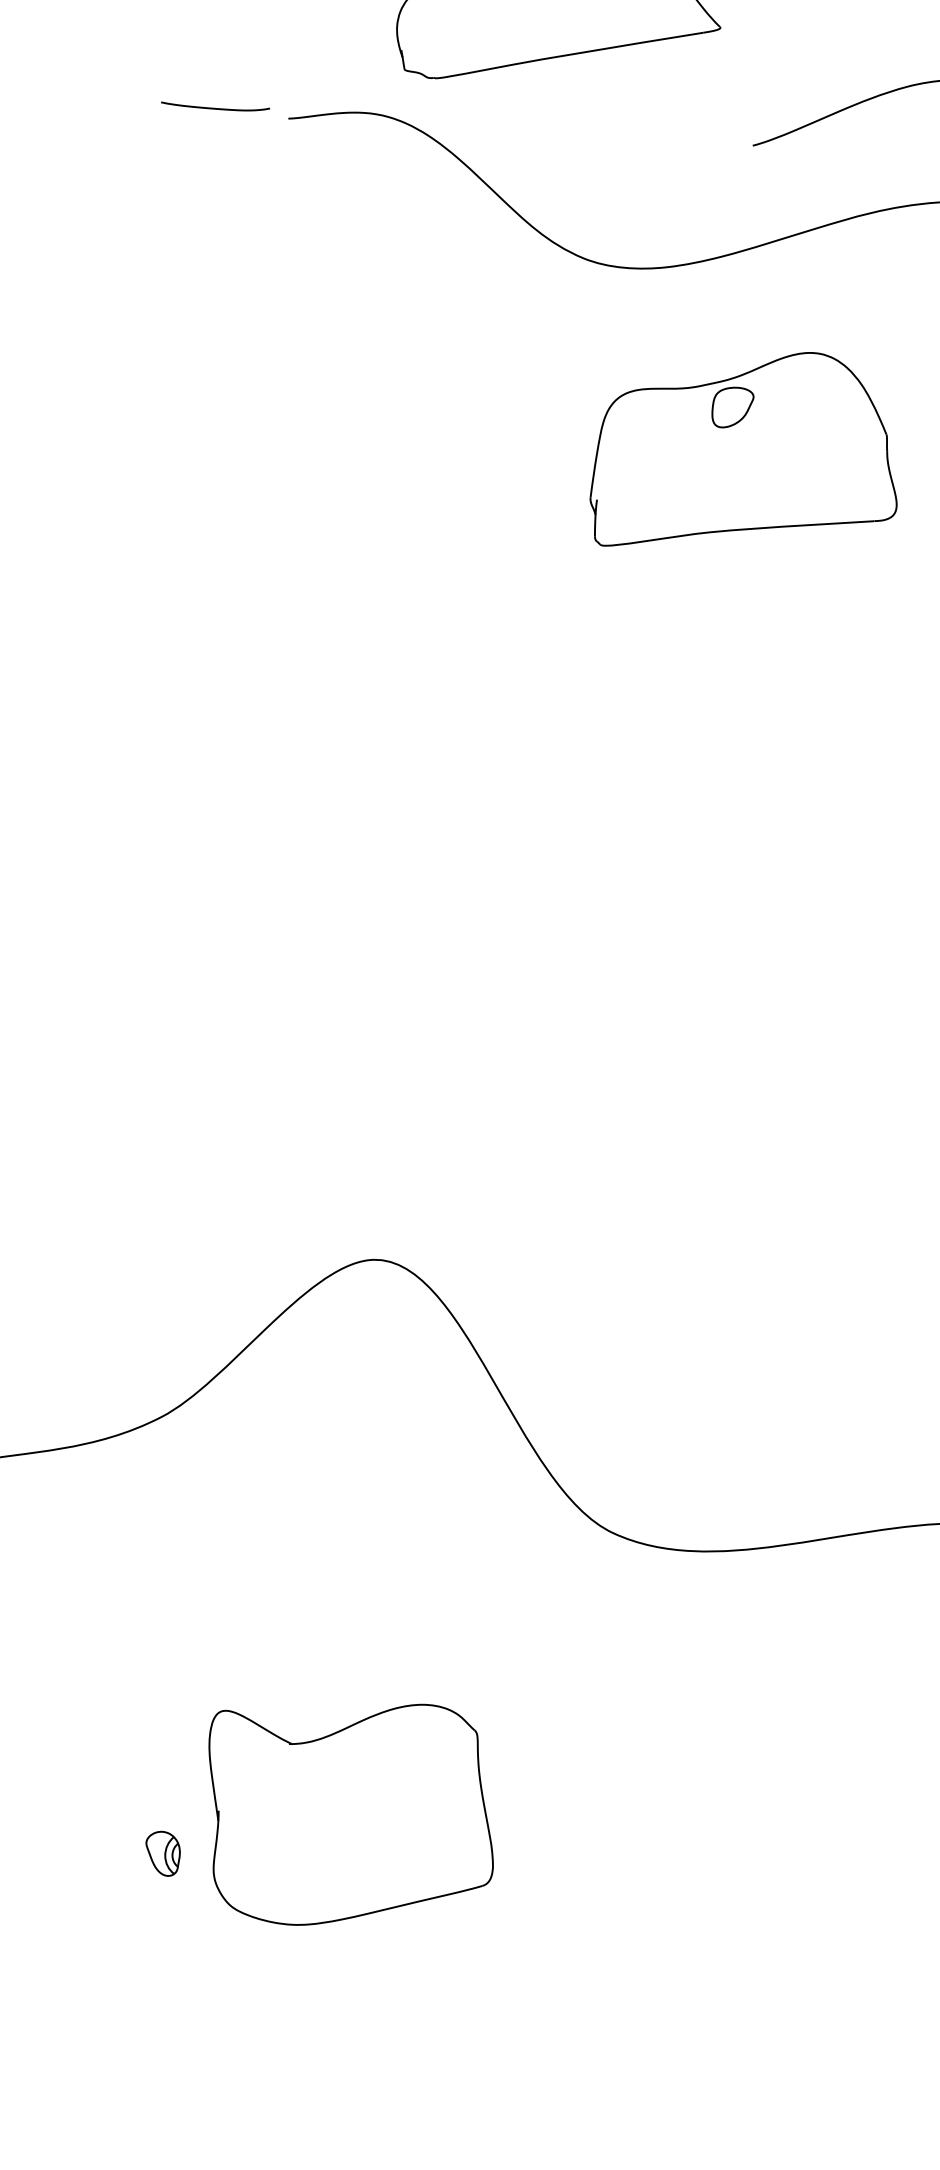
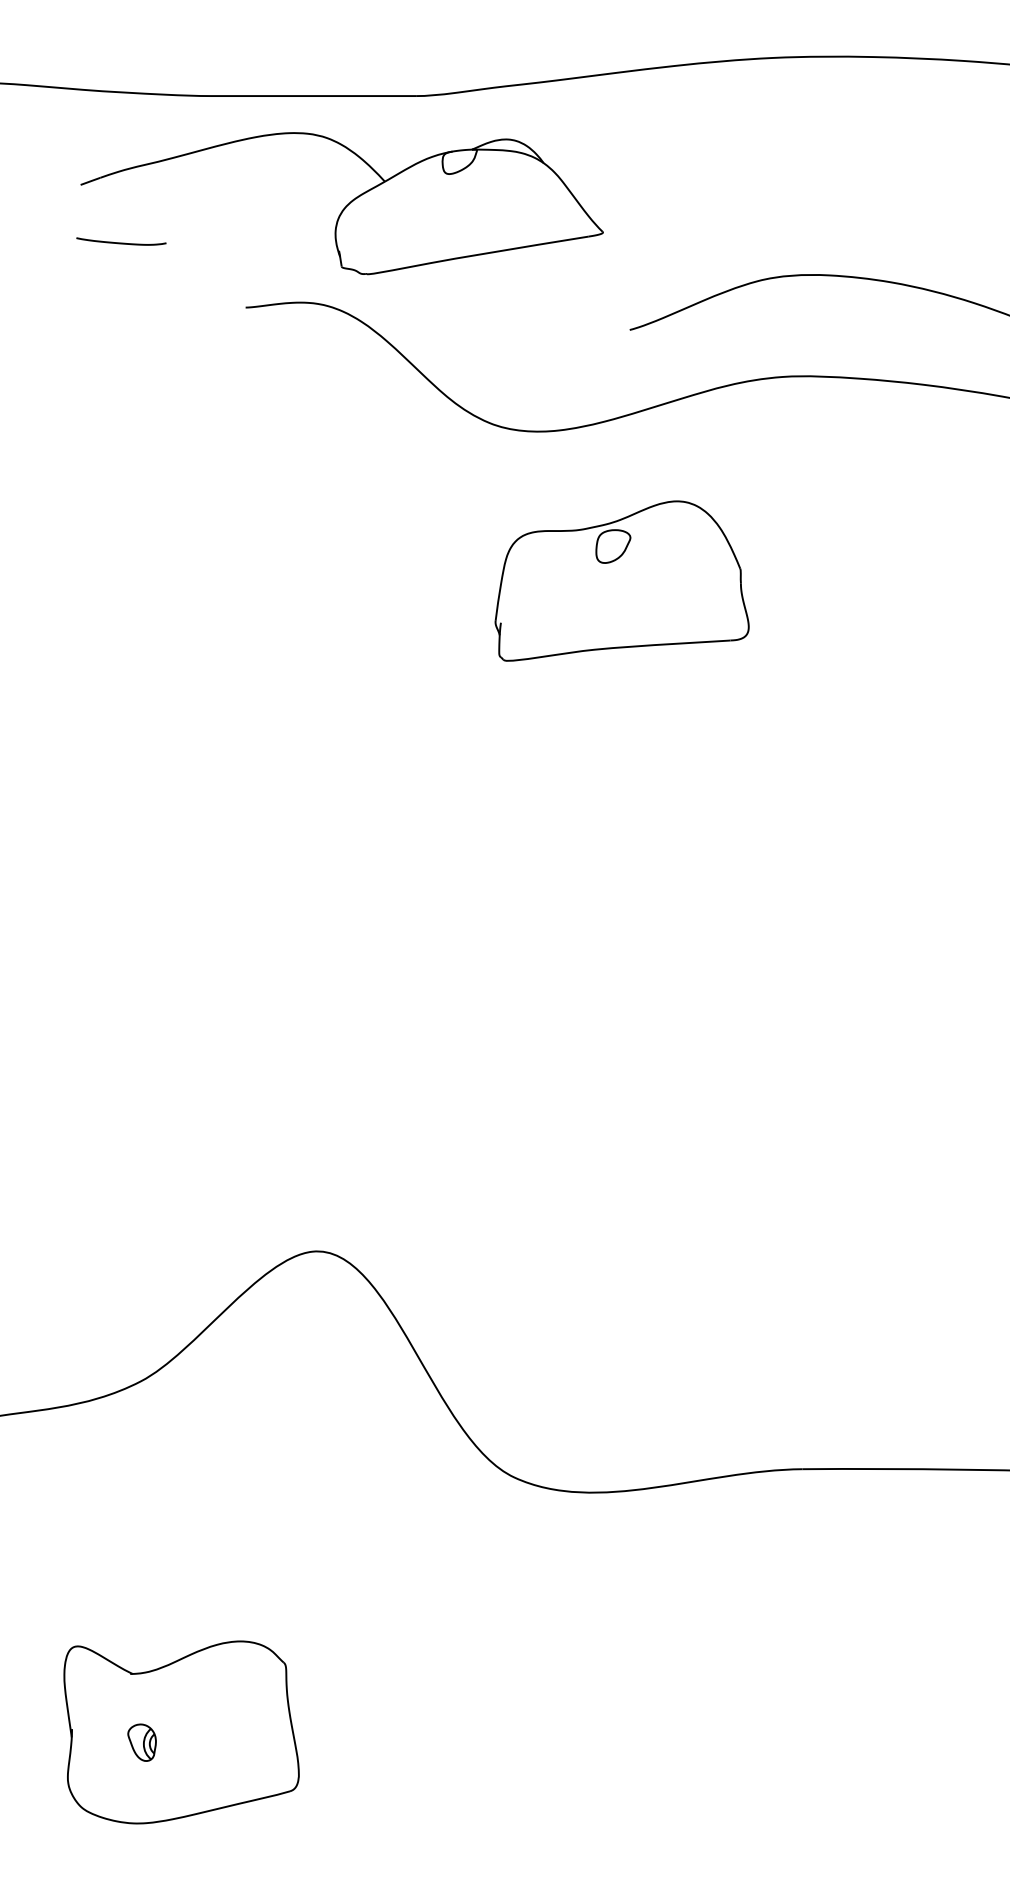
curve: (215, 107) -> (121, 242), moved
part: (351, 1814) -> (181, 1732), moved

